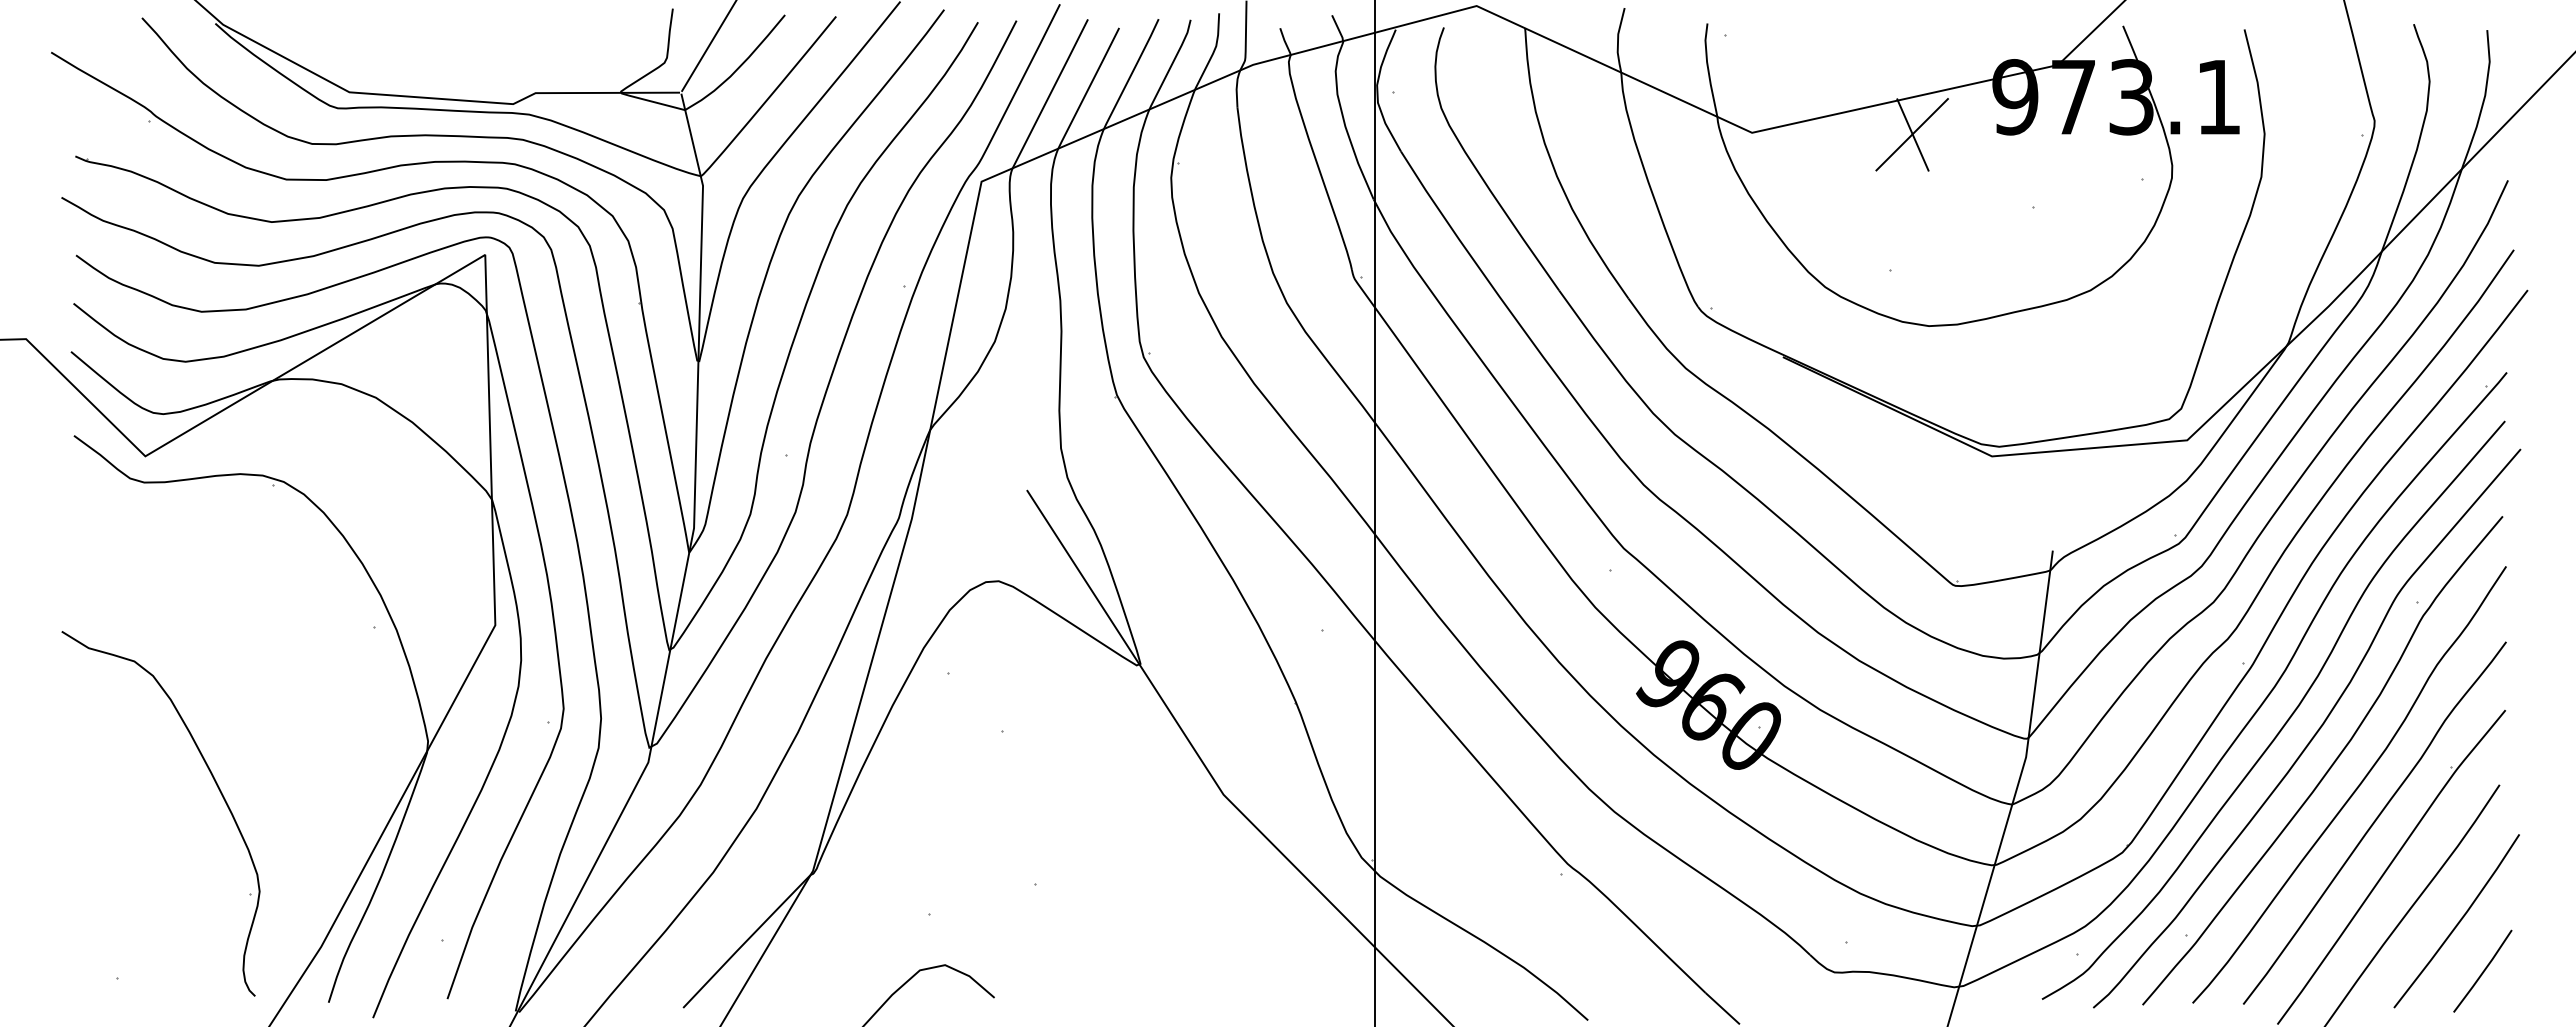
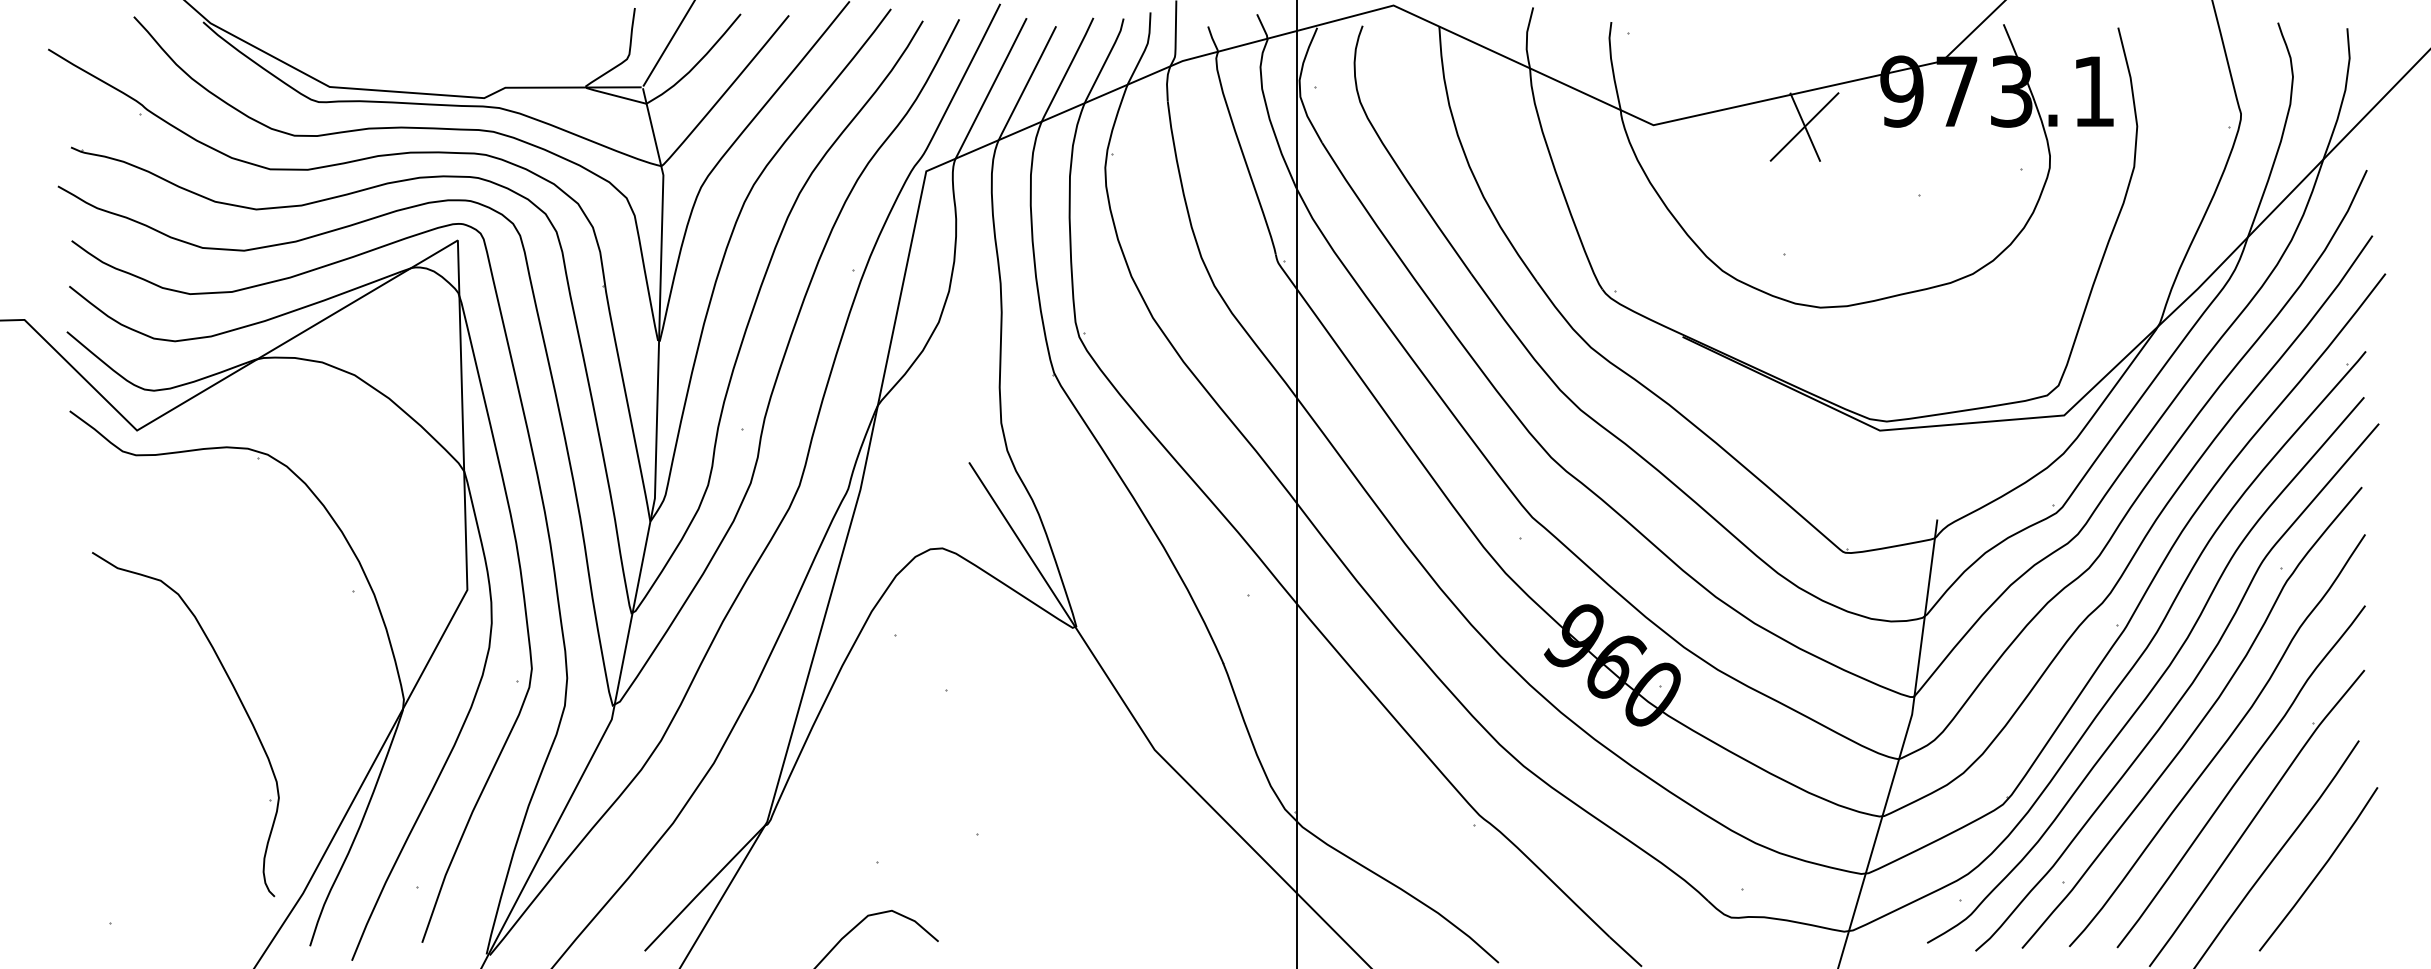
part: (216, 785) -> (238, 697), moved
line: (2483, 970) -> (2343, 915), removed

